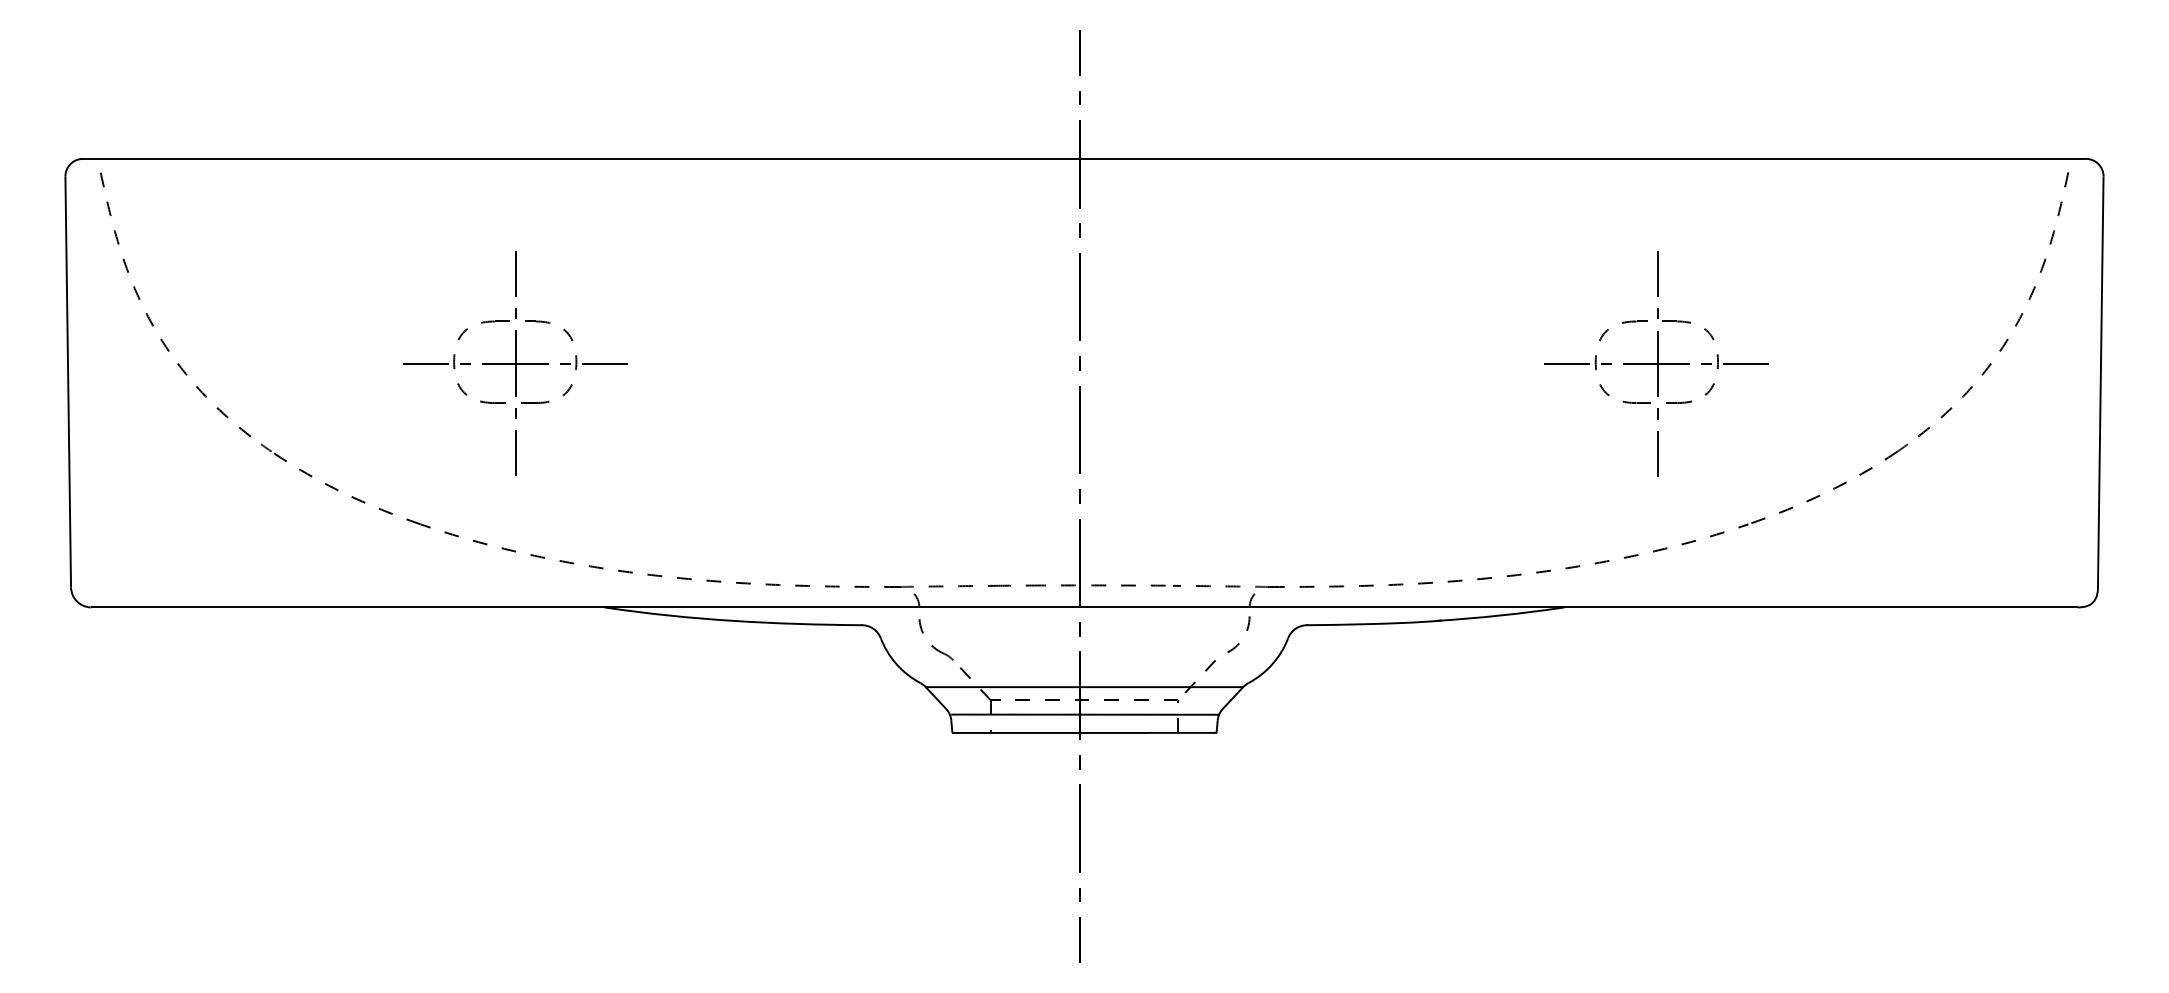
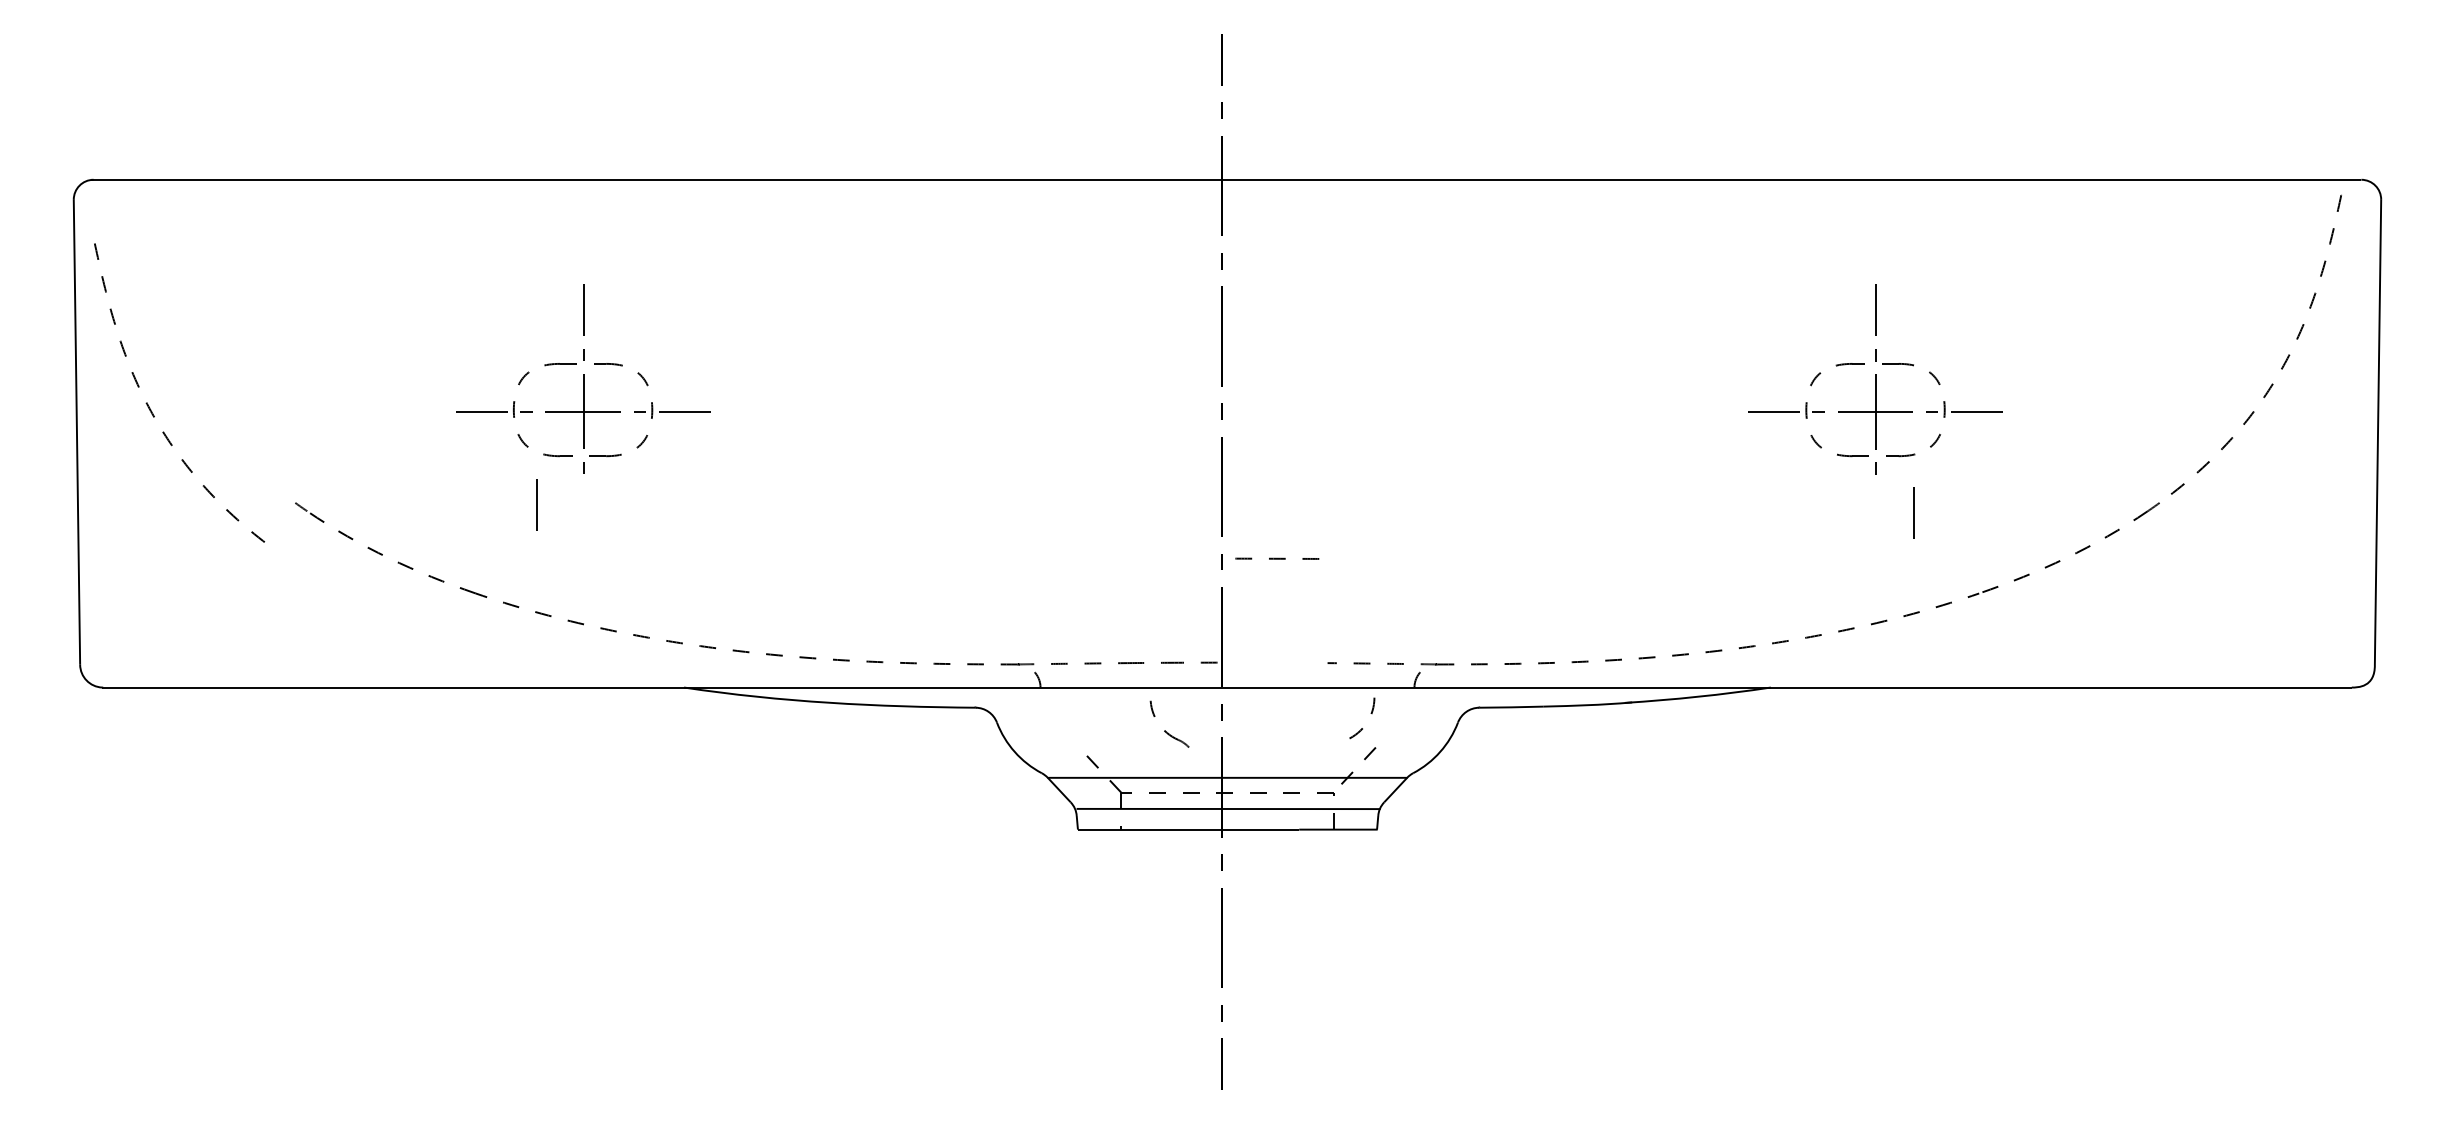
part: (150, 319) -> (151, 409), moved
line: (515, 452) -> (536, 504), moved
line: (1656, 452) -> (1913, 512), moved
part: (1128, 585) -> (1277, 558), moved
part: (1246, 630) -> (1370, 713), moved
part: (932, 645) -> (1165, 730), moved

